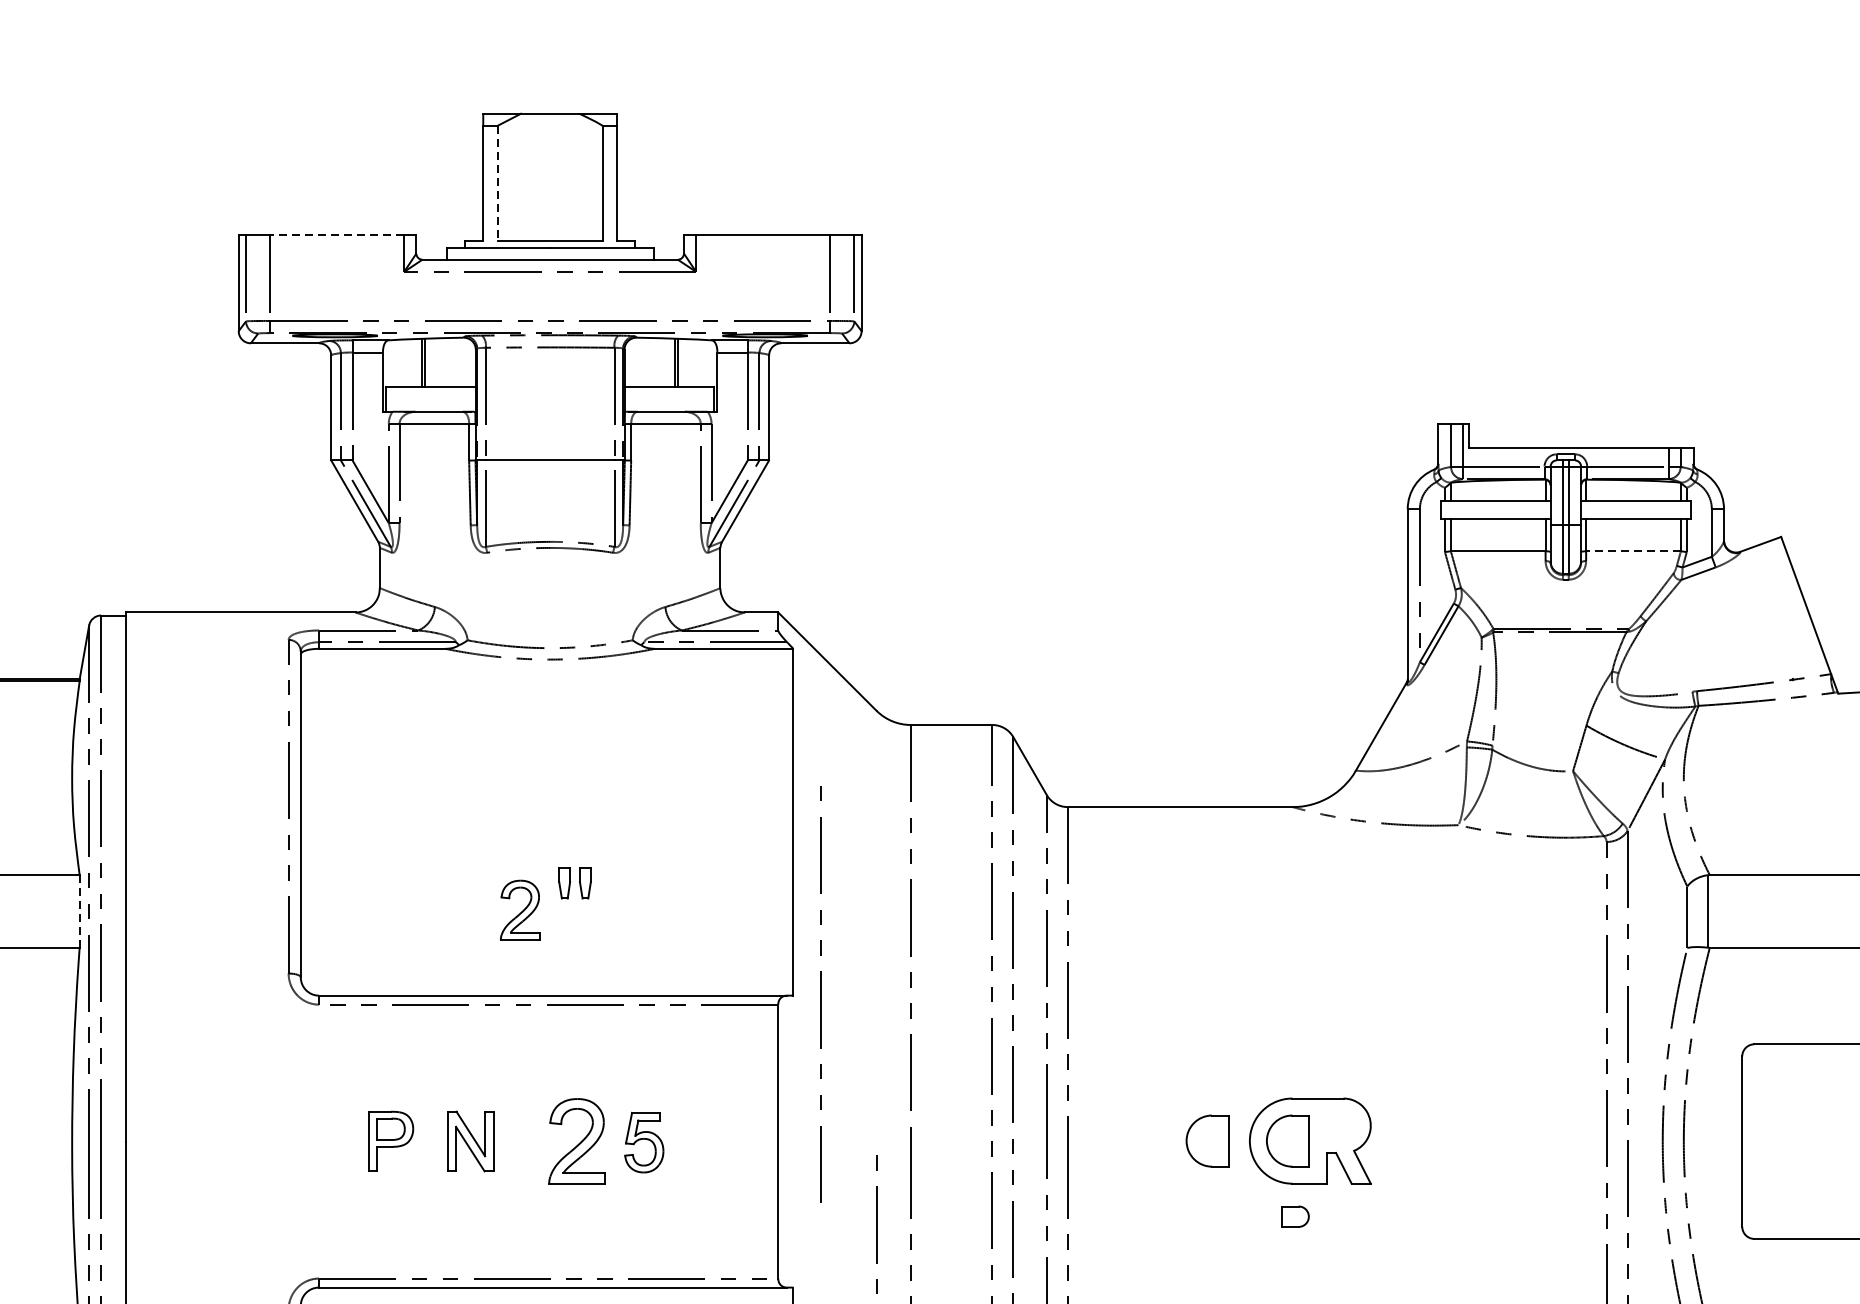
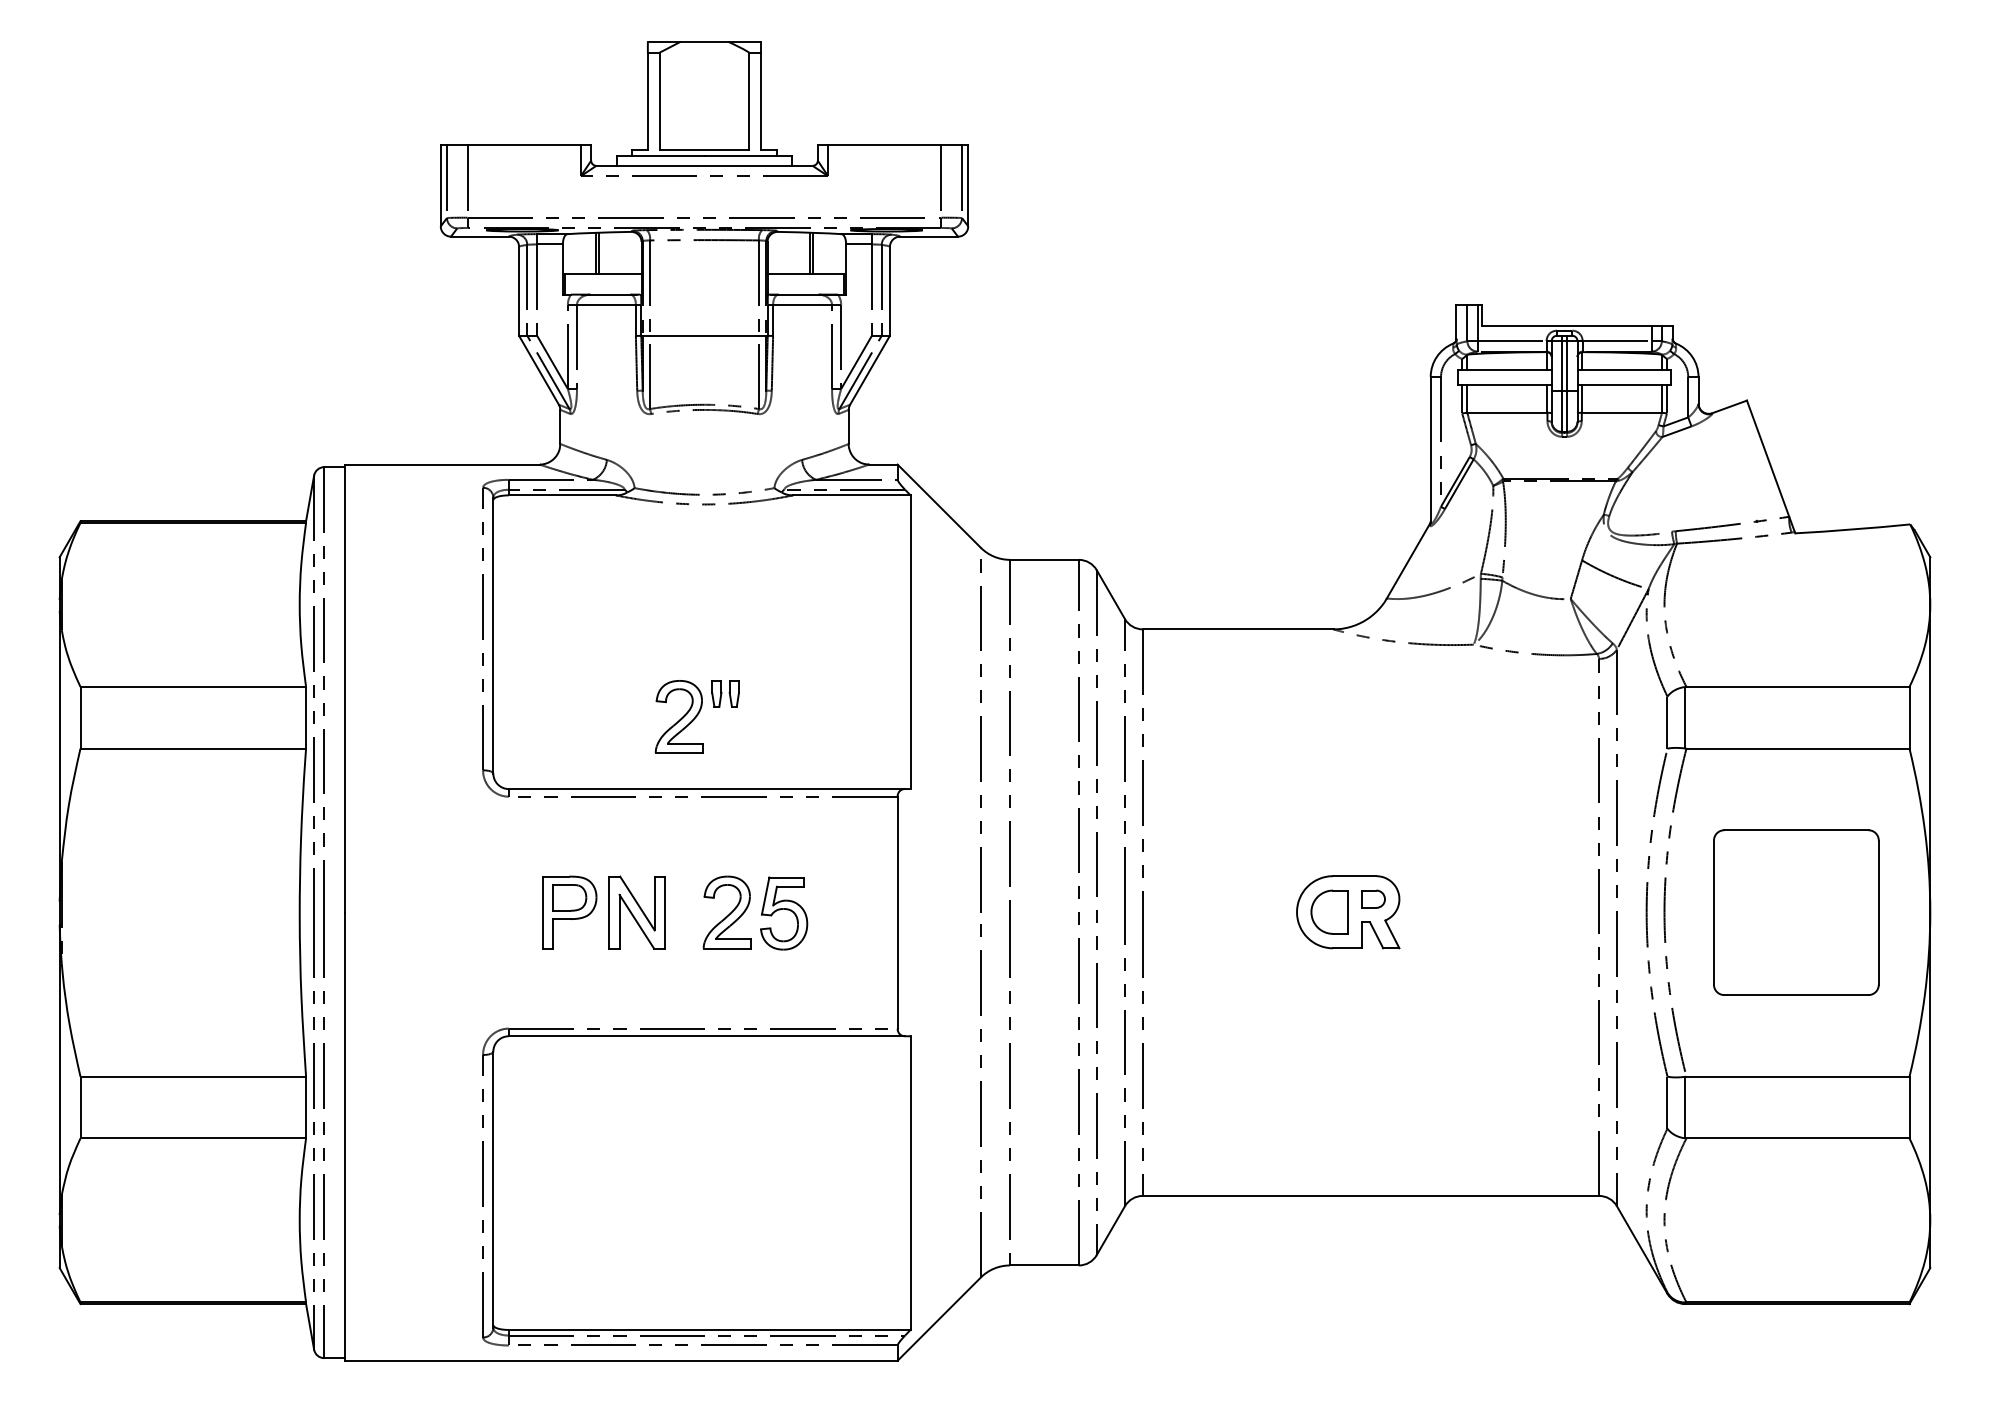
line: (497, 183) -> (659, 101), dashed -> solid
line: (337, 235) -> (524, 145), dashed -> solid
line: (1633, 550) -> (1621, 412), dashed -> solid
part: (519, 909) -> (678, 716), size x1.43
line: (80, 911) -> (306, 717), dashed -> solid
line: (820, 993) -> (980, 735), moved
part: (1207, 1140) -> (1261, 911), removed
part: (390, 1141) -> (569, 912), size x1.43
part: (469, 1141) -> (636, 912), size x1.43
part: (644, 1142) -> (784, 913), size x1.43
part: (1295, 1215) -> (1373, 898), moved

